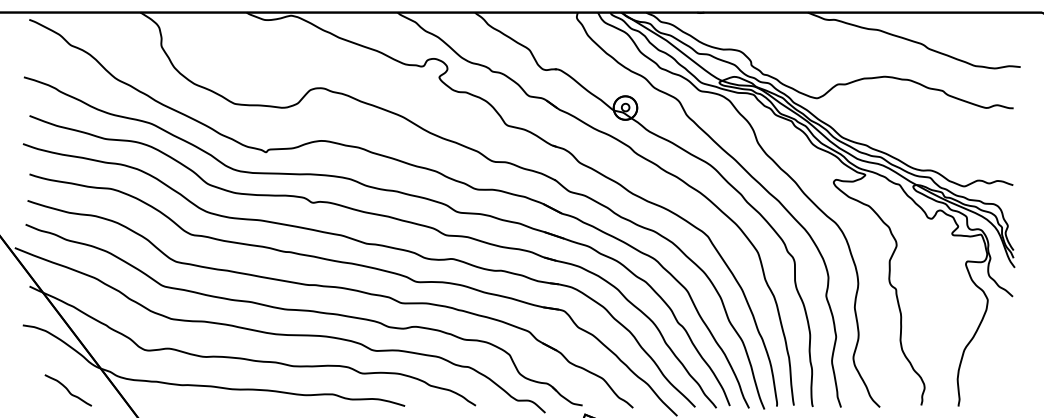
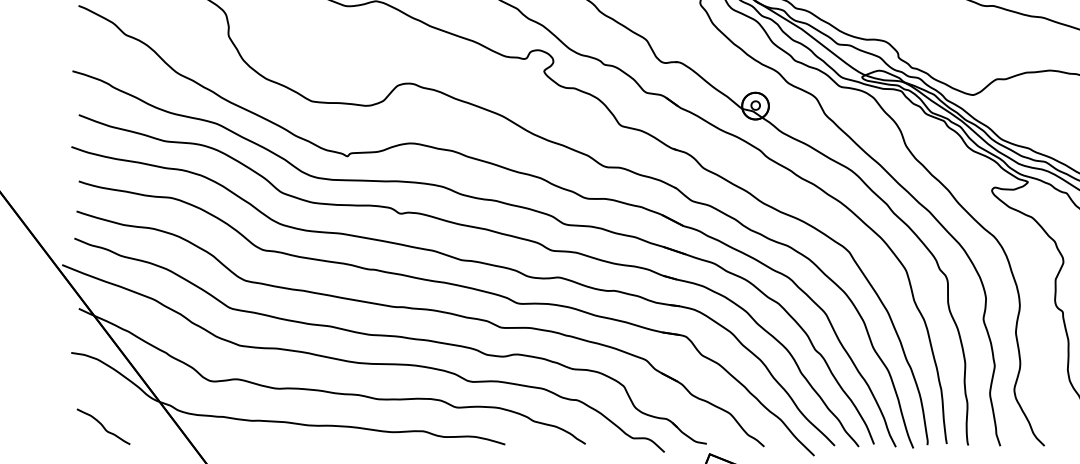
curve: (67, 390) -> (102, 426), moved

